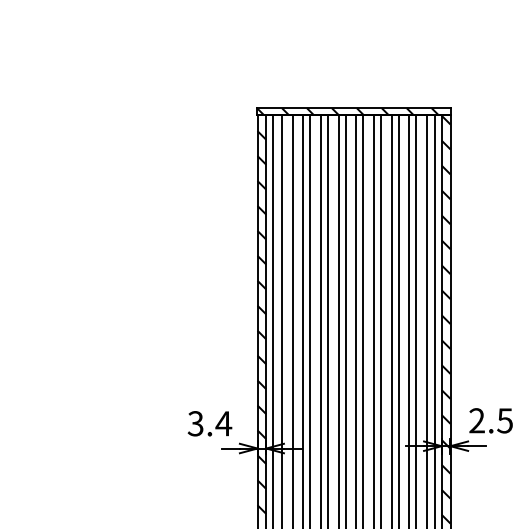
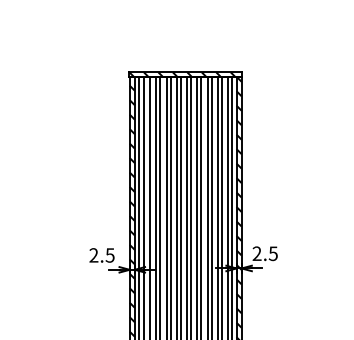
text: (208, 423) -> (101, 255), 3.4 -> 2.5

